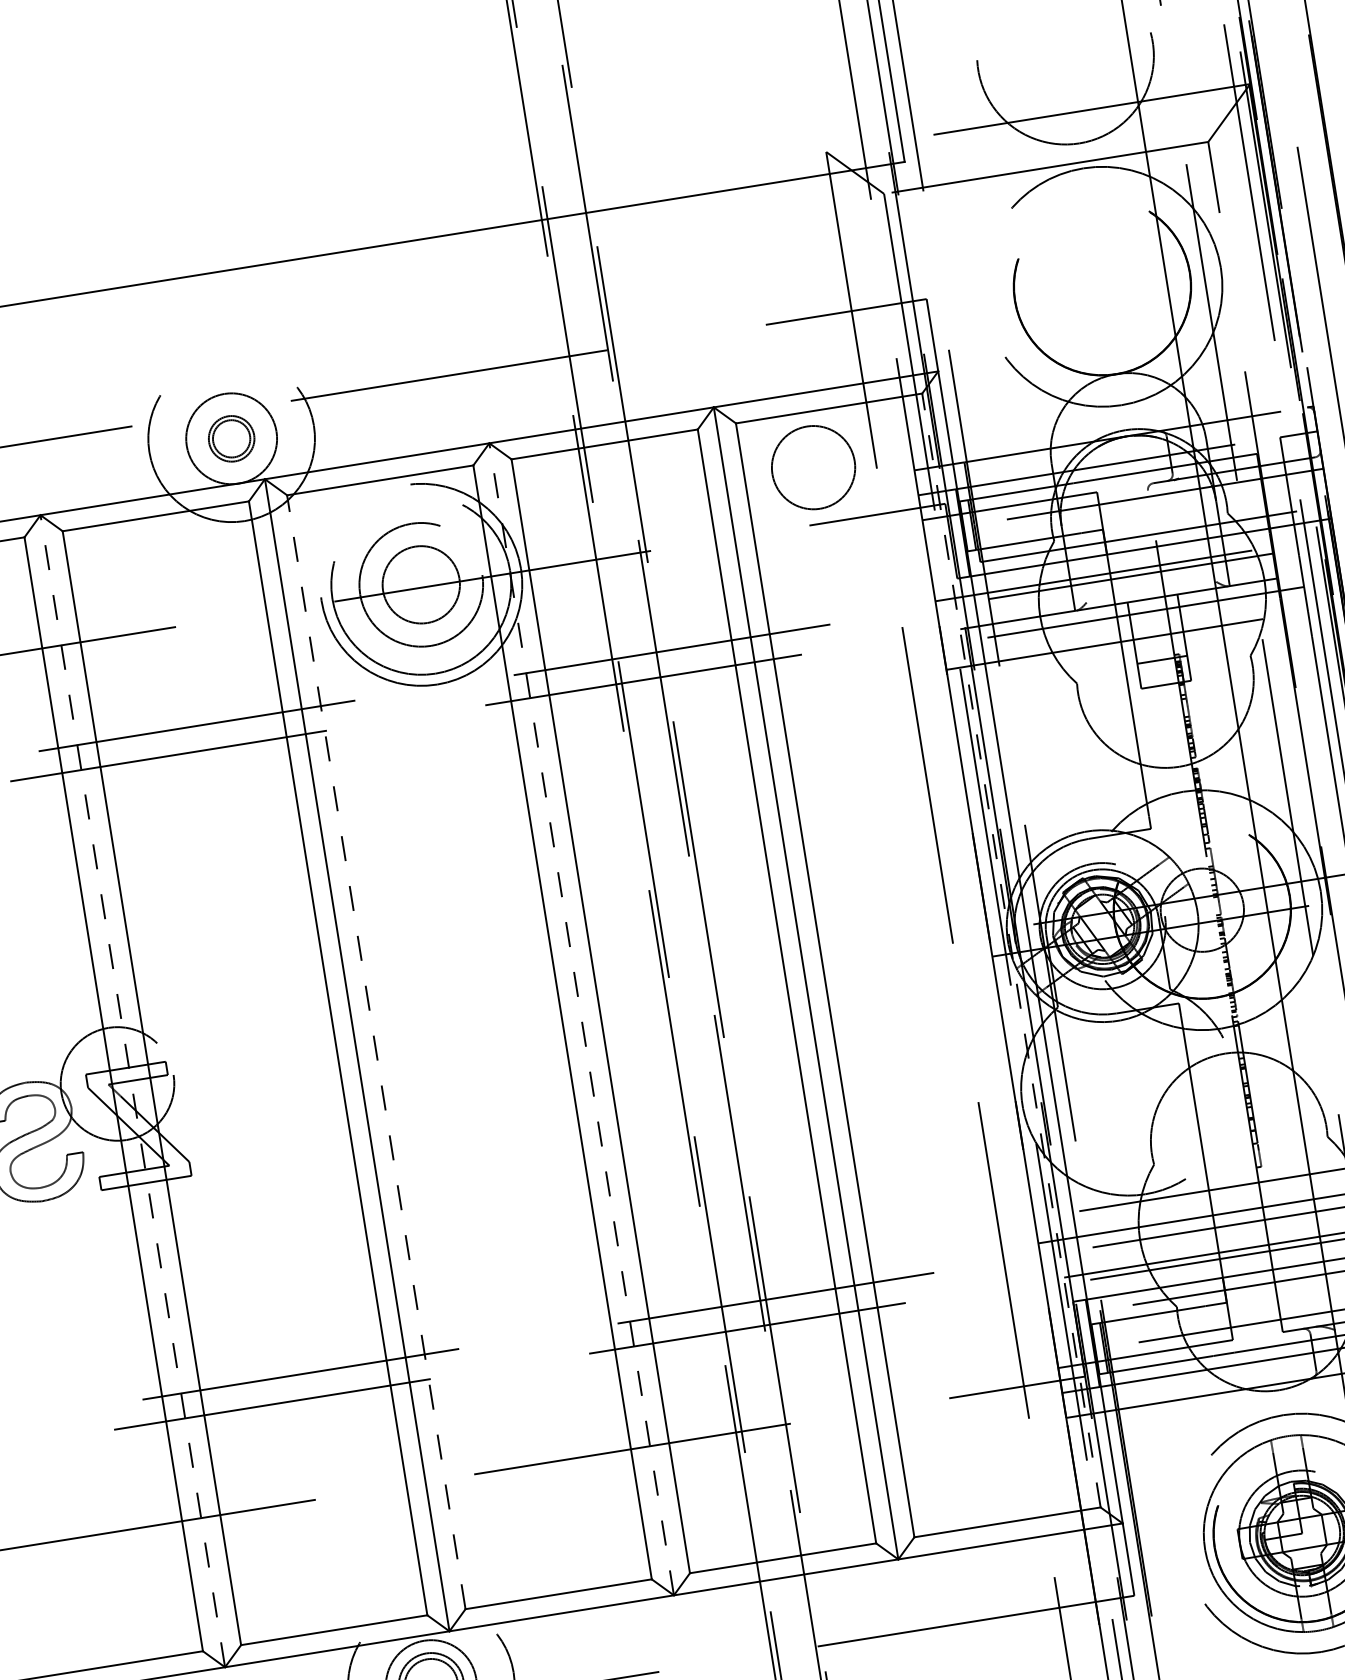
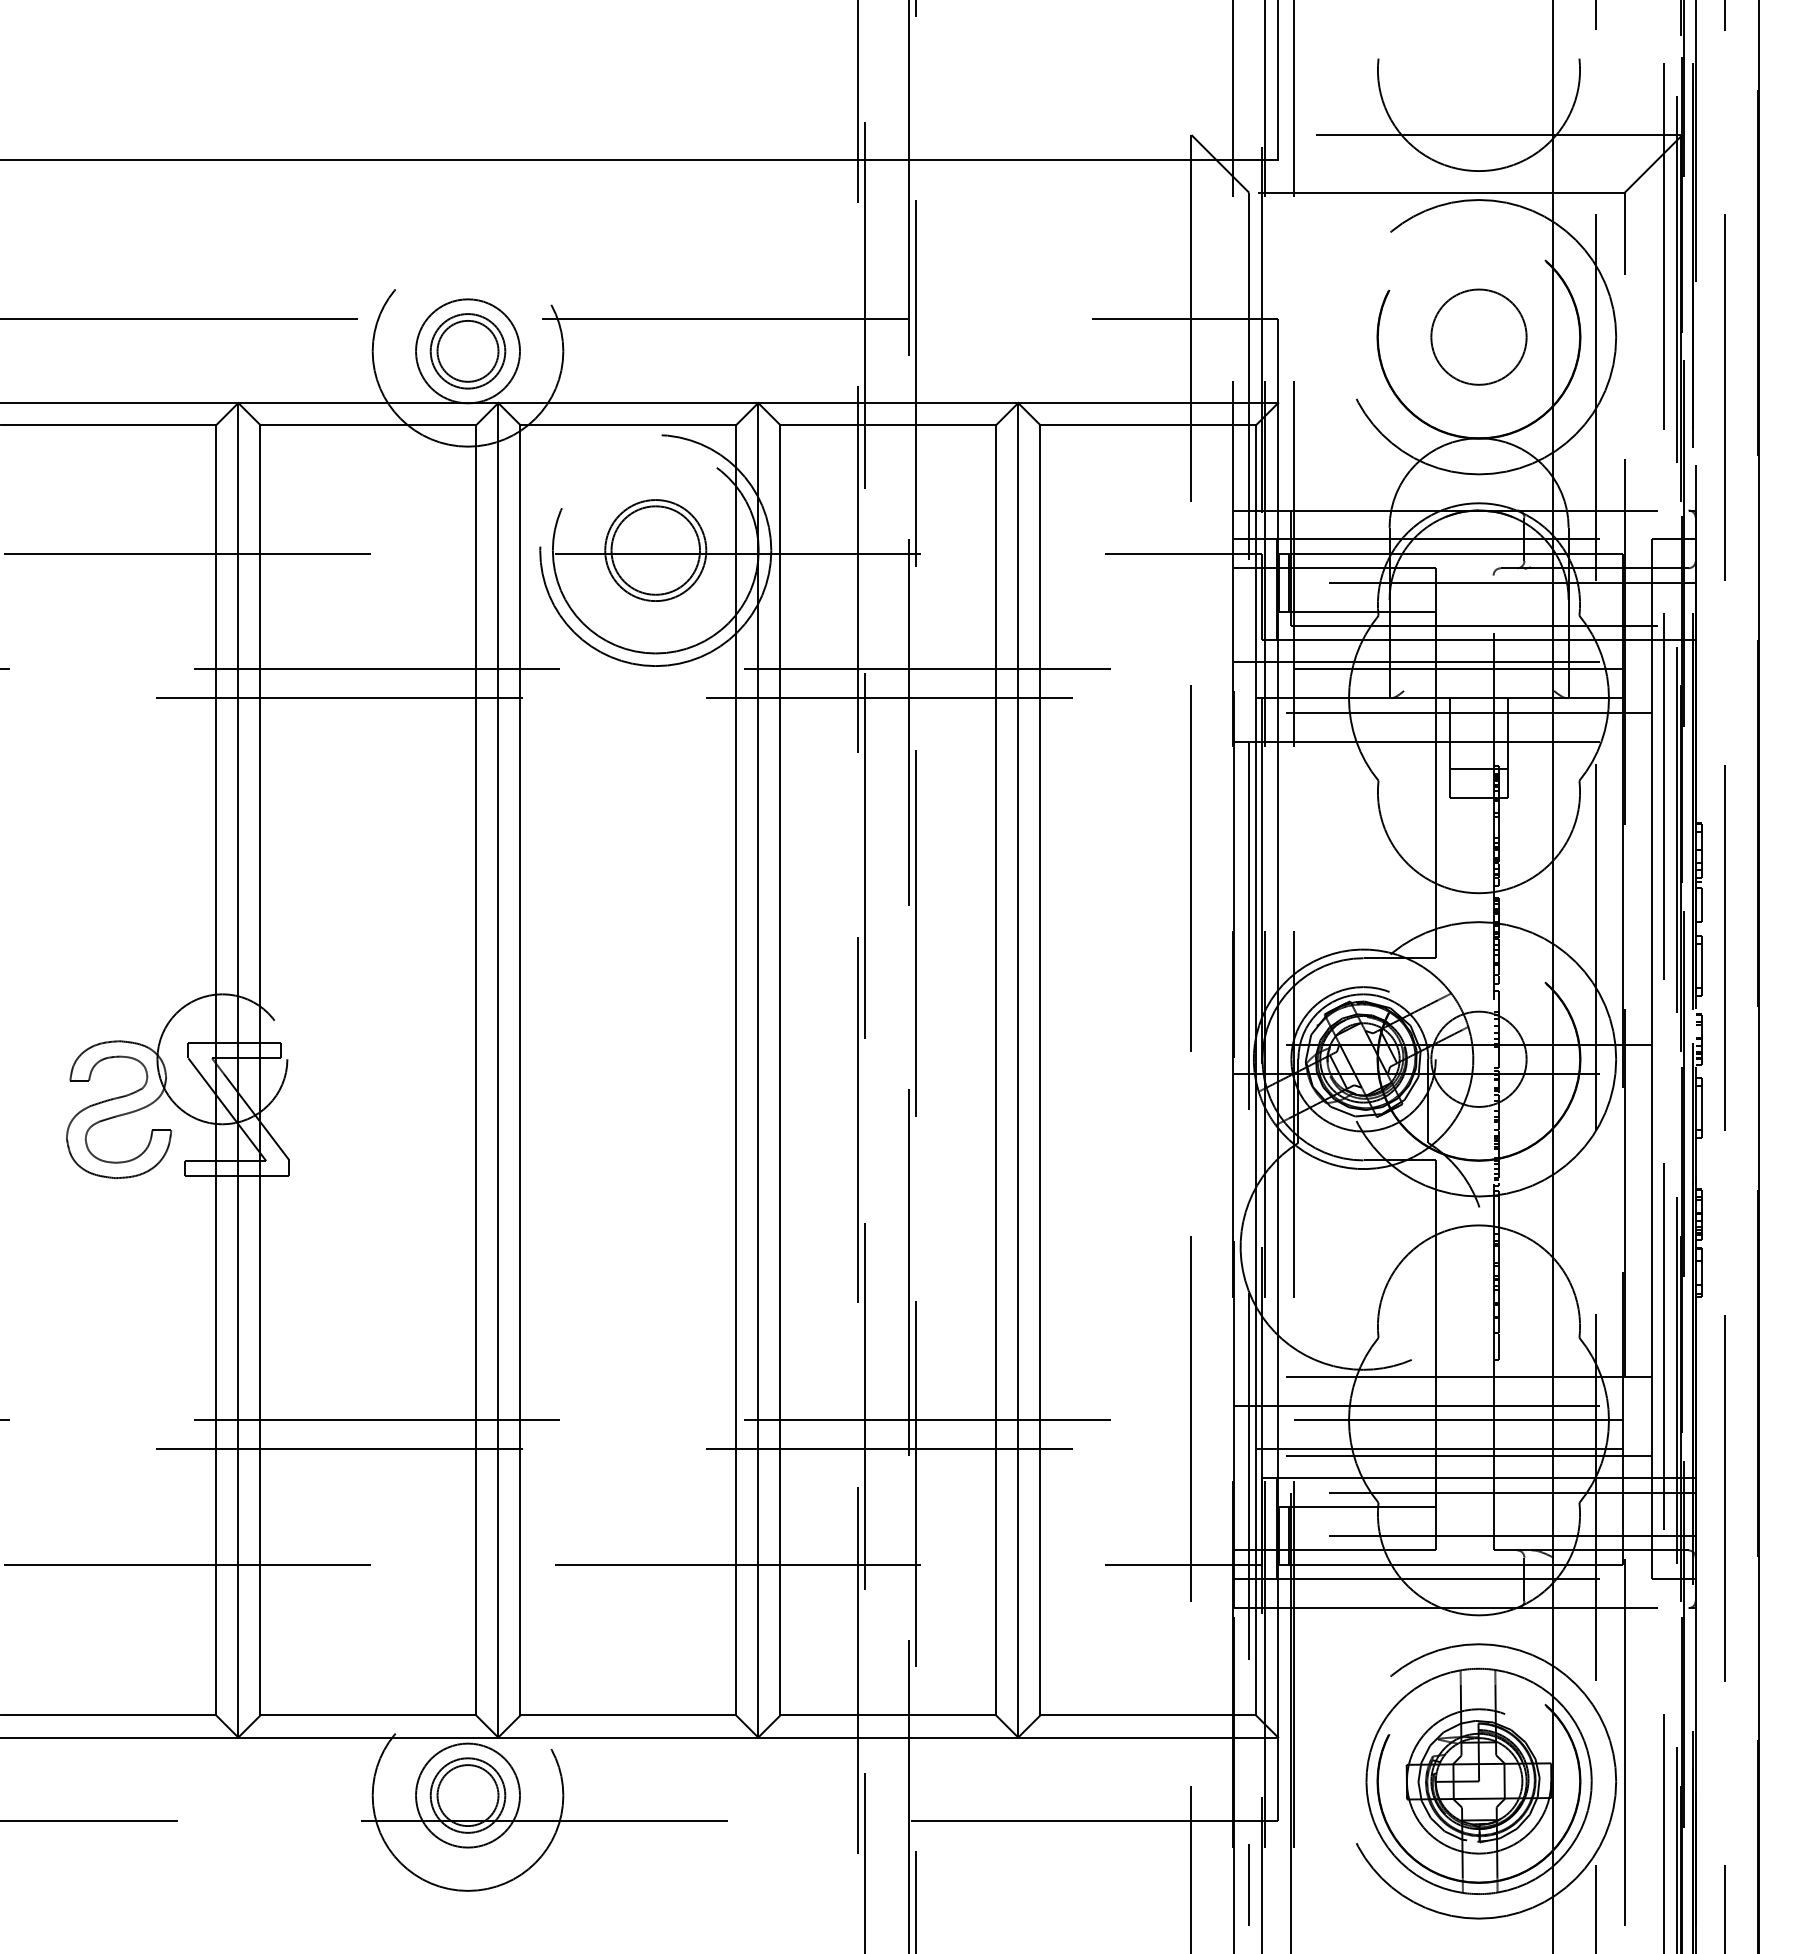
part: (231, 439) -> (467, 351), size x1.43
circle: (813, 467) -> (1478, 336), moved
circle: (421, 584) -> (655, 550), size x0.71
line: (1011, 949) -> (1256, 1069), dashed -> solid
line: (581, 1018) -> (758, 1069), dashed -> solid
line: (376, 1051) -> (520, 1069), dashed -> solid
line: (132, 1090) -> (238, 1069), dashed -> solid

